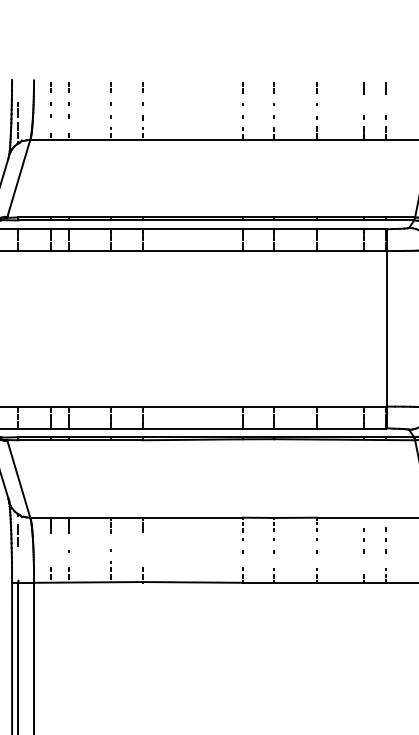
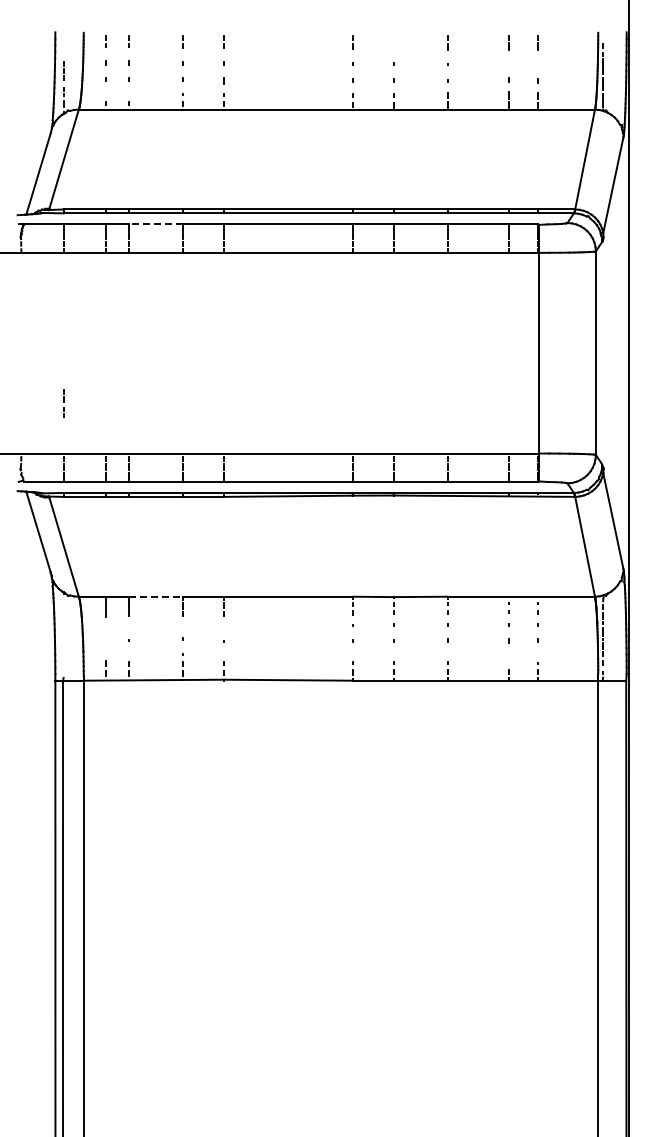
line: (274, 88) -> (393, 43), removed
line: (89, 229) -> (155, 224), solid -> dashed
line: (90, 517) -> (156, 596), solid -> dashed
line: (18, 534) -> (63, 402), moved

